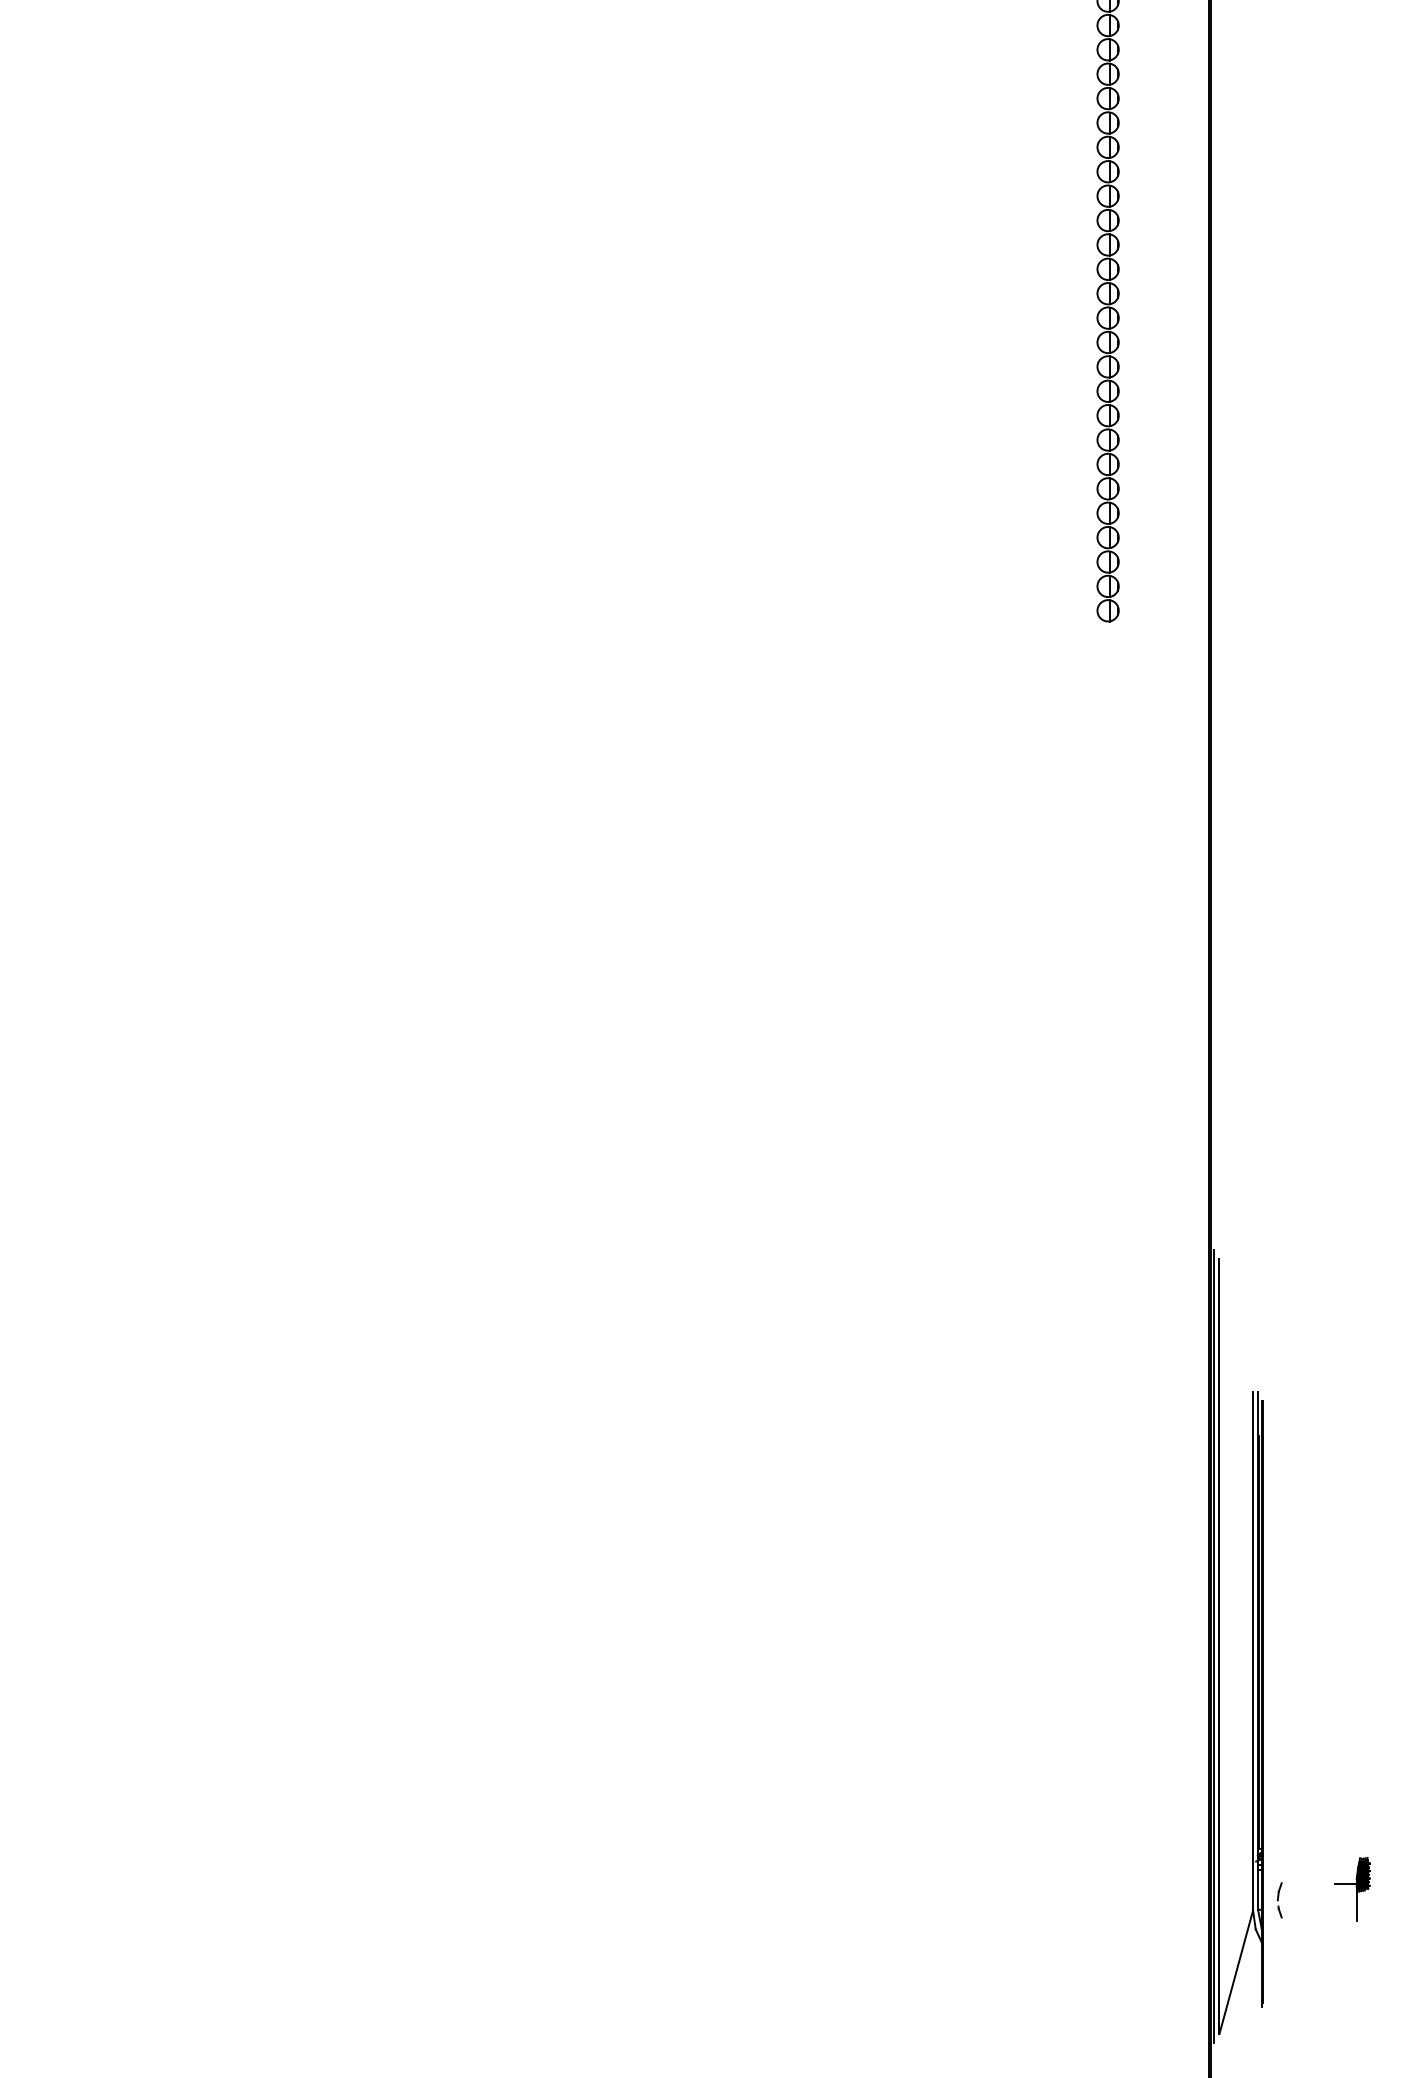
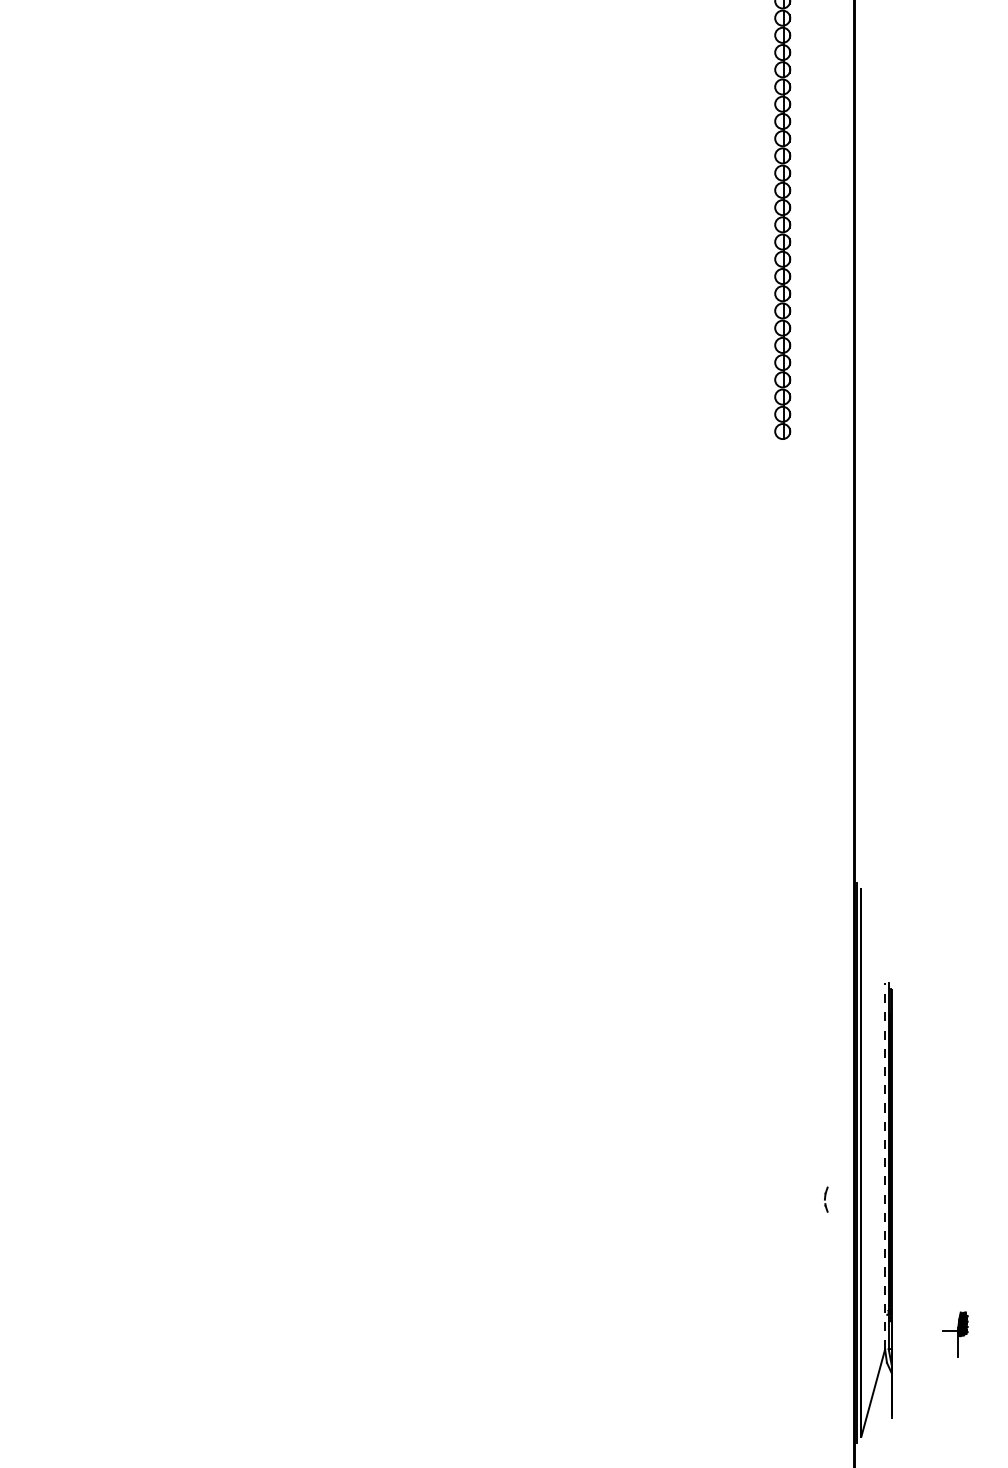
line: (1253, 1650) -> (885, 1165), solid -> dashed
part: (1279, 1900) -> (826, 1199), moved

